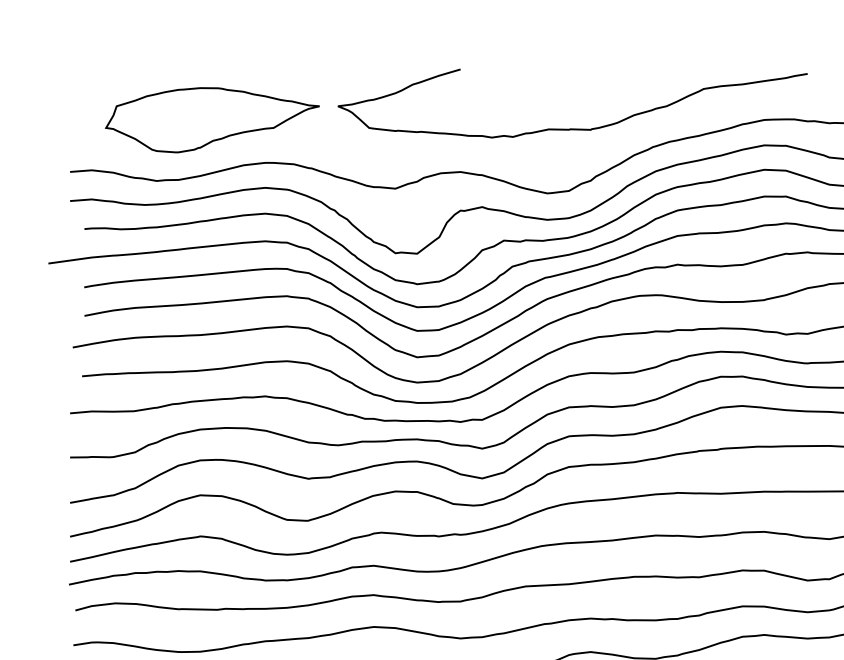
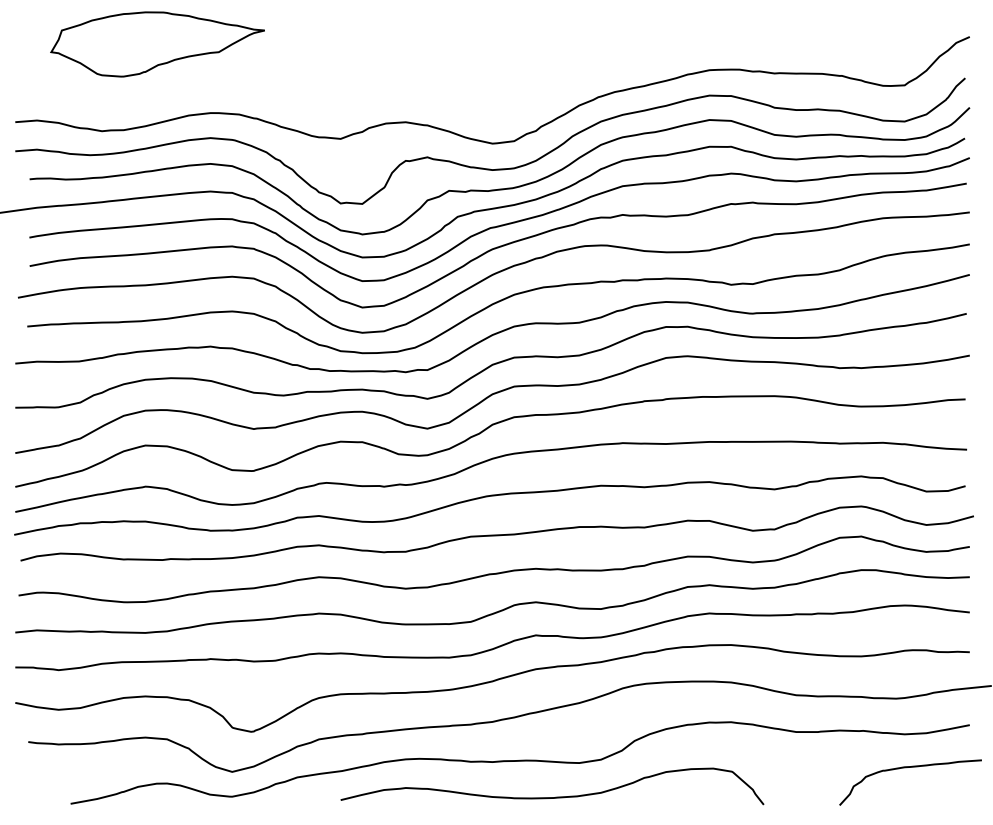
part: (212, 120) -> (157, 44), moved
curve: (572, 128) -> (517, 78), removed

